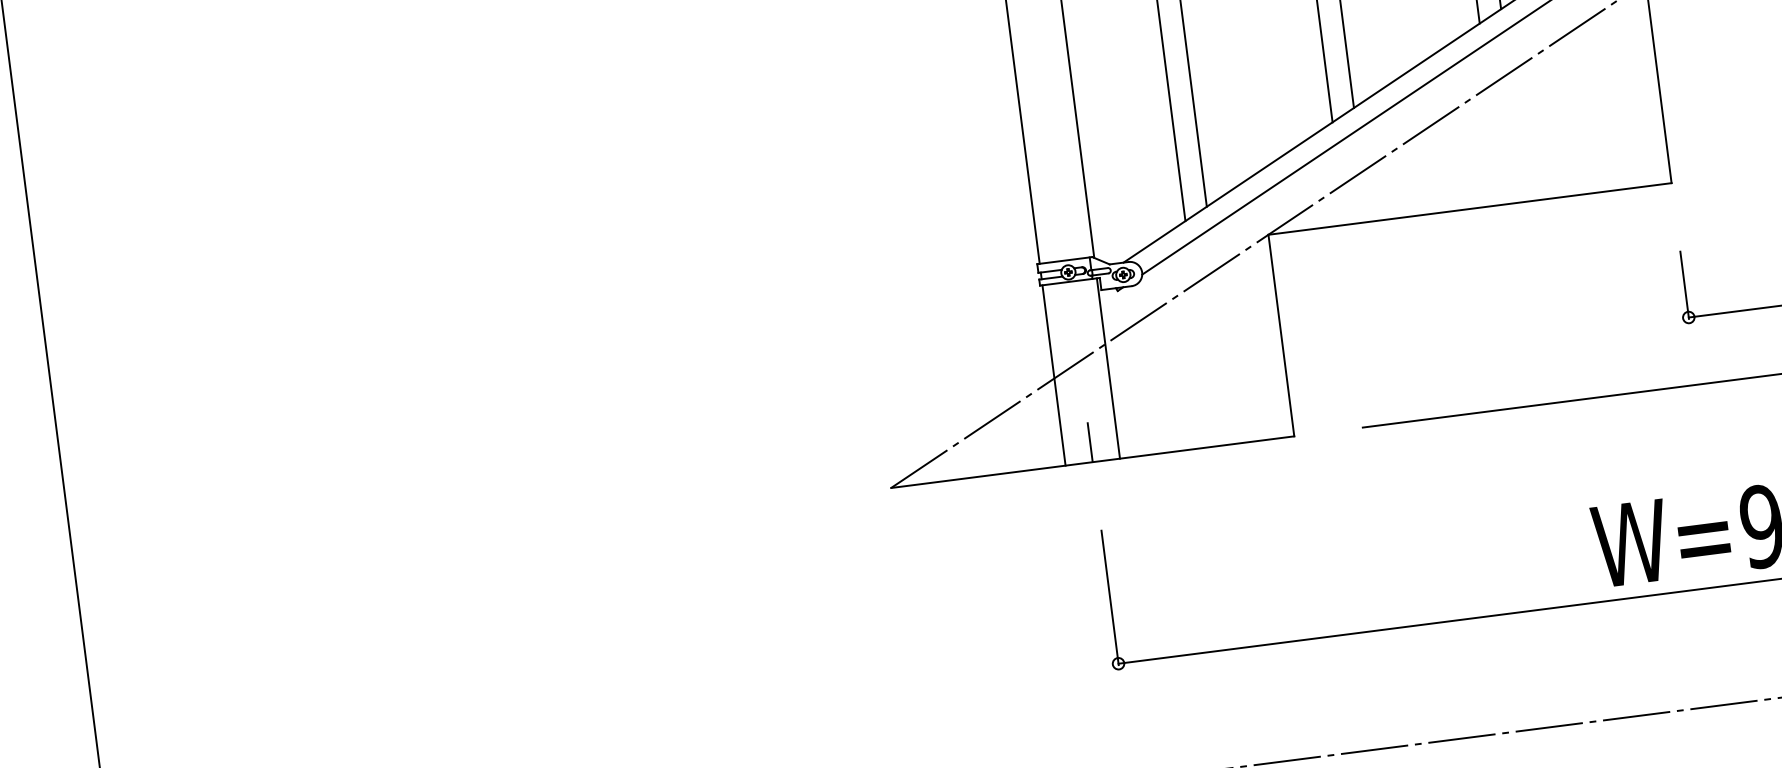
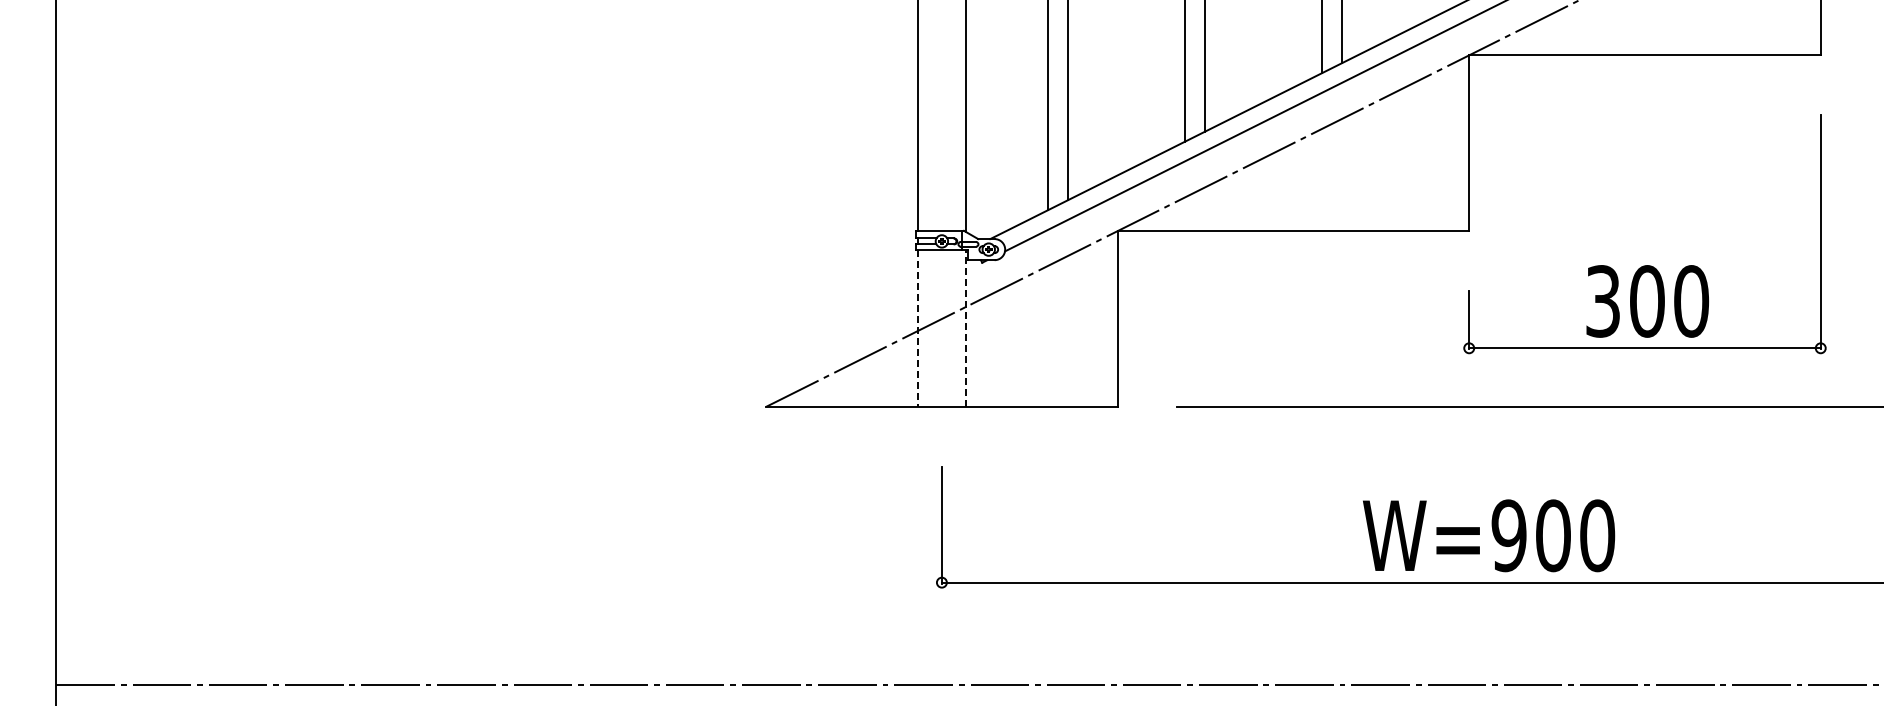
line: (1108, 368) -> (965, 328), solid -> dashed
line: (1054, 375) -> (918, 328), solid -> dashed
line: (1089, 442) -> (941, 389), removed

